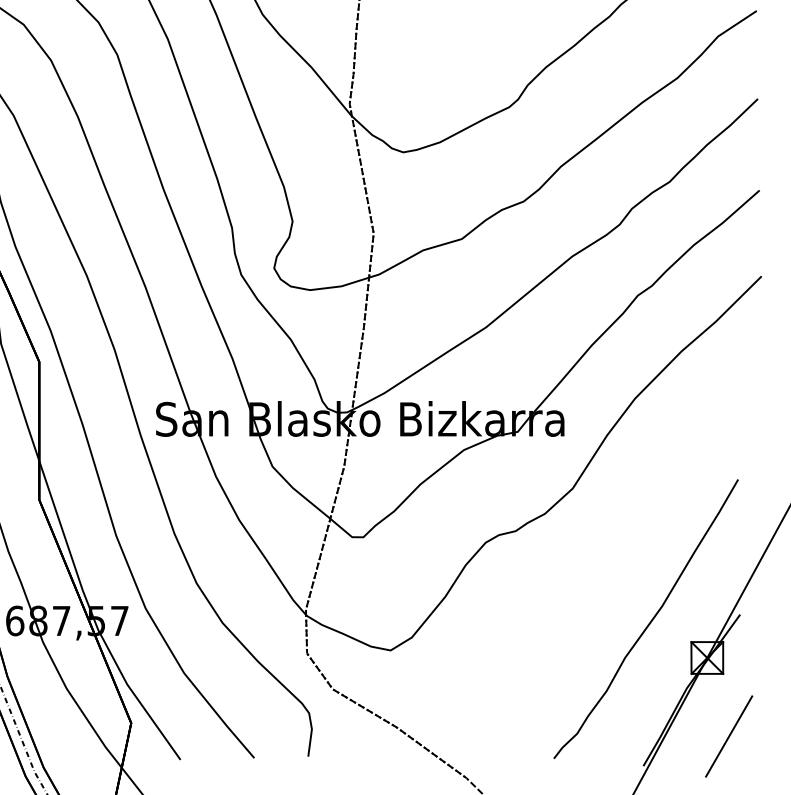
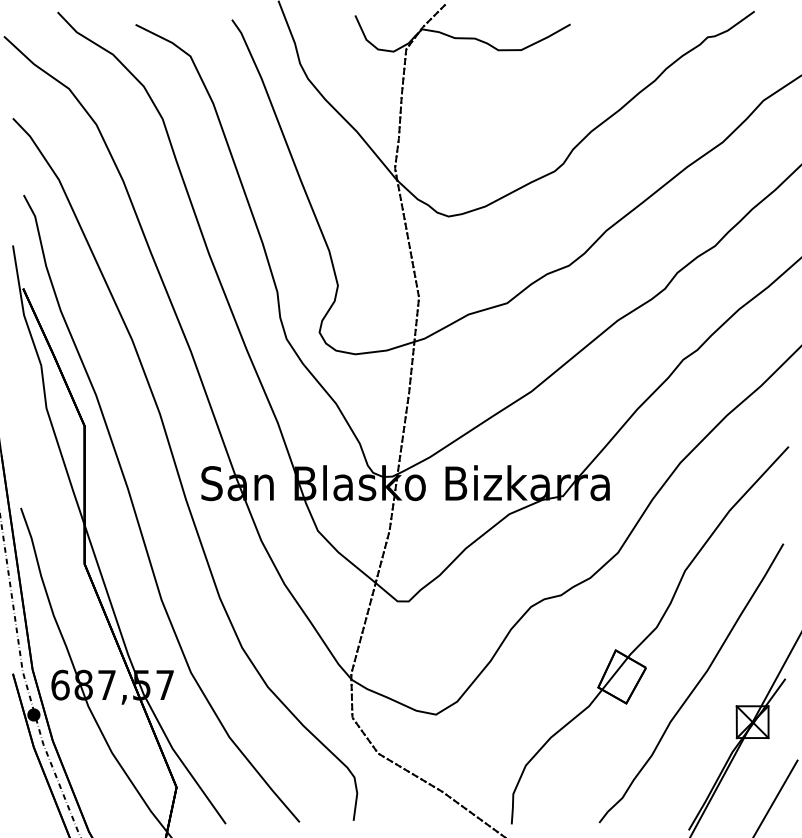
part: (604, 571) -> (649, 635), added

